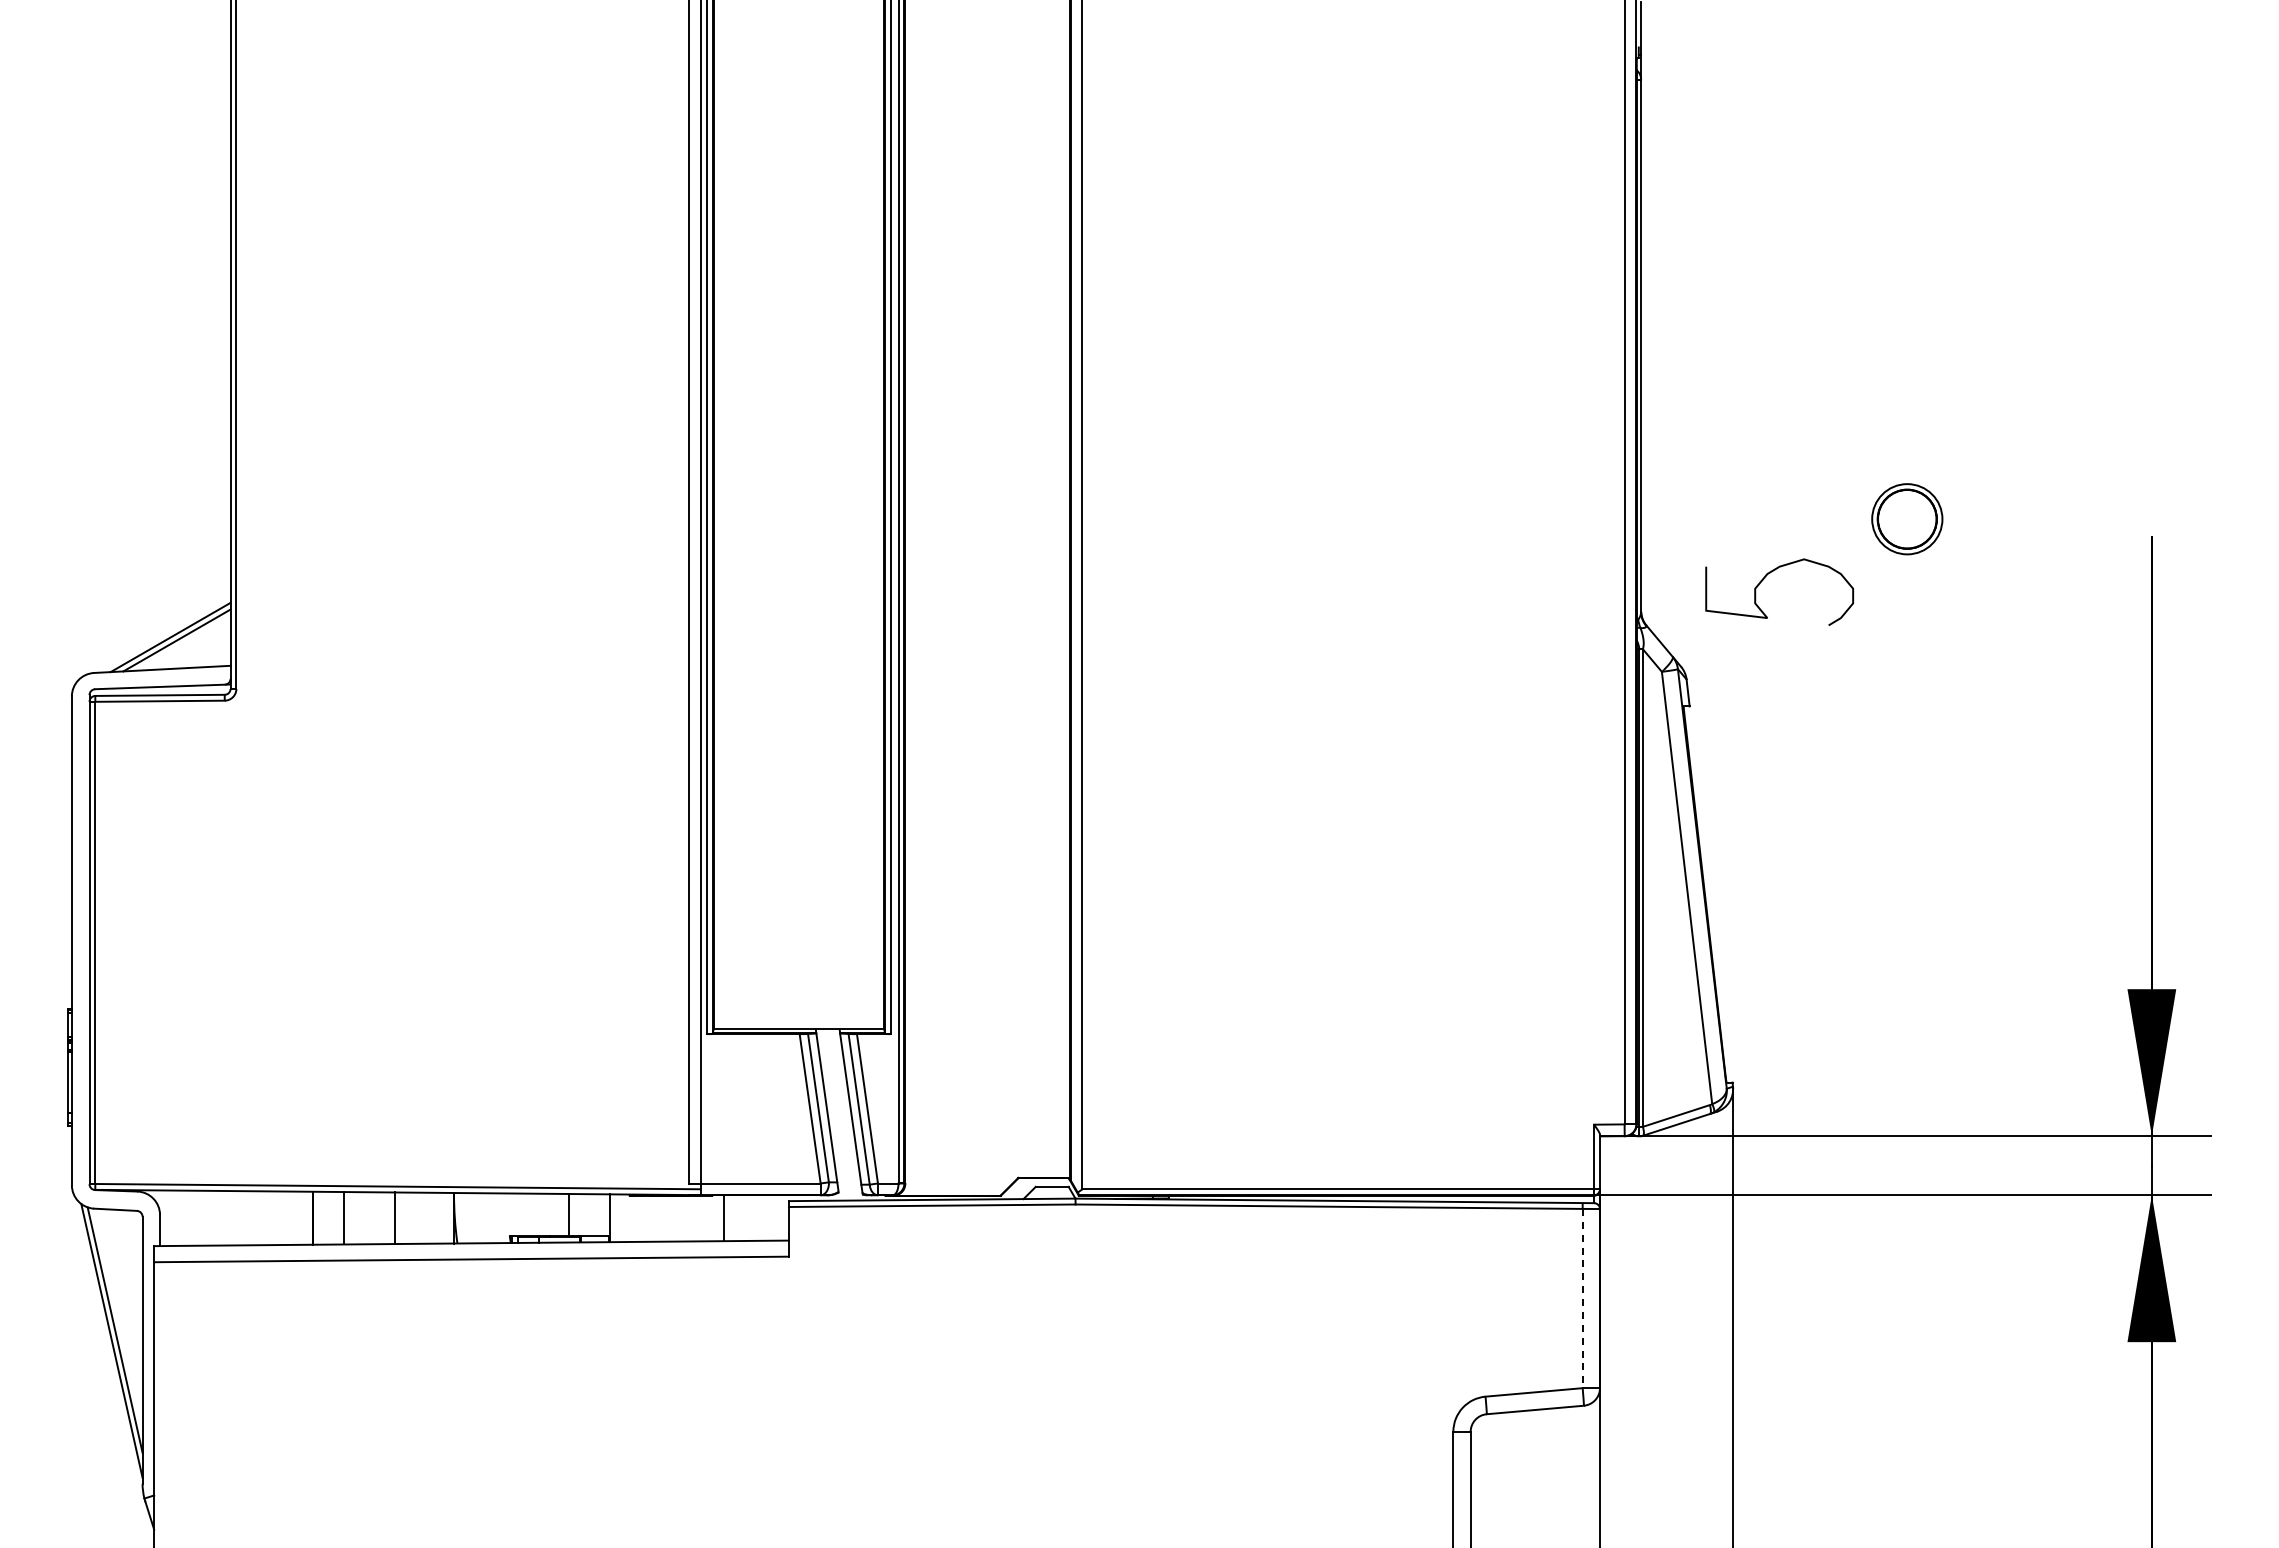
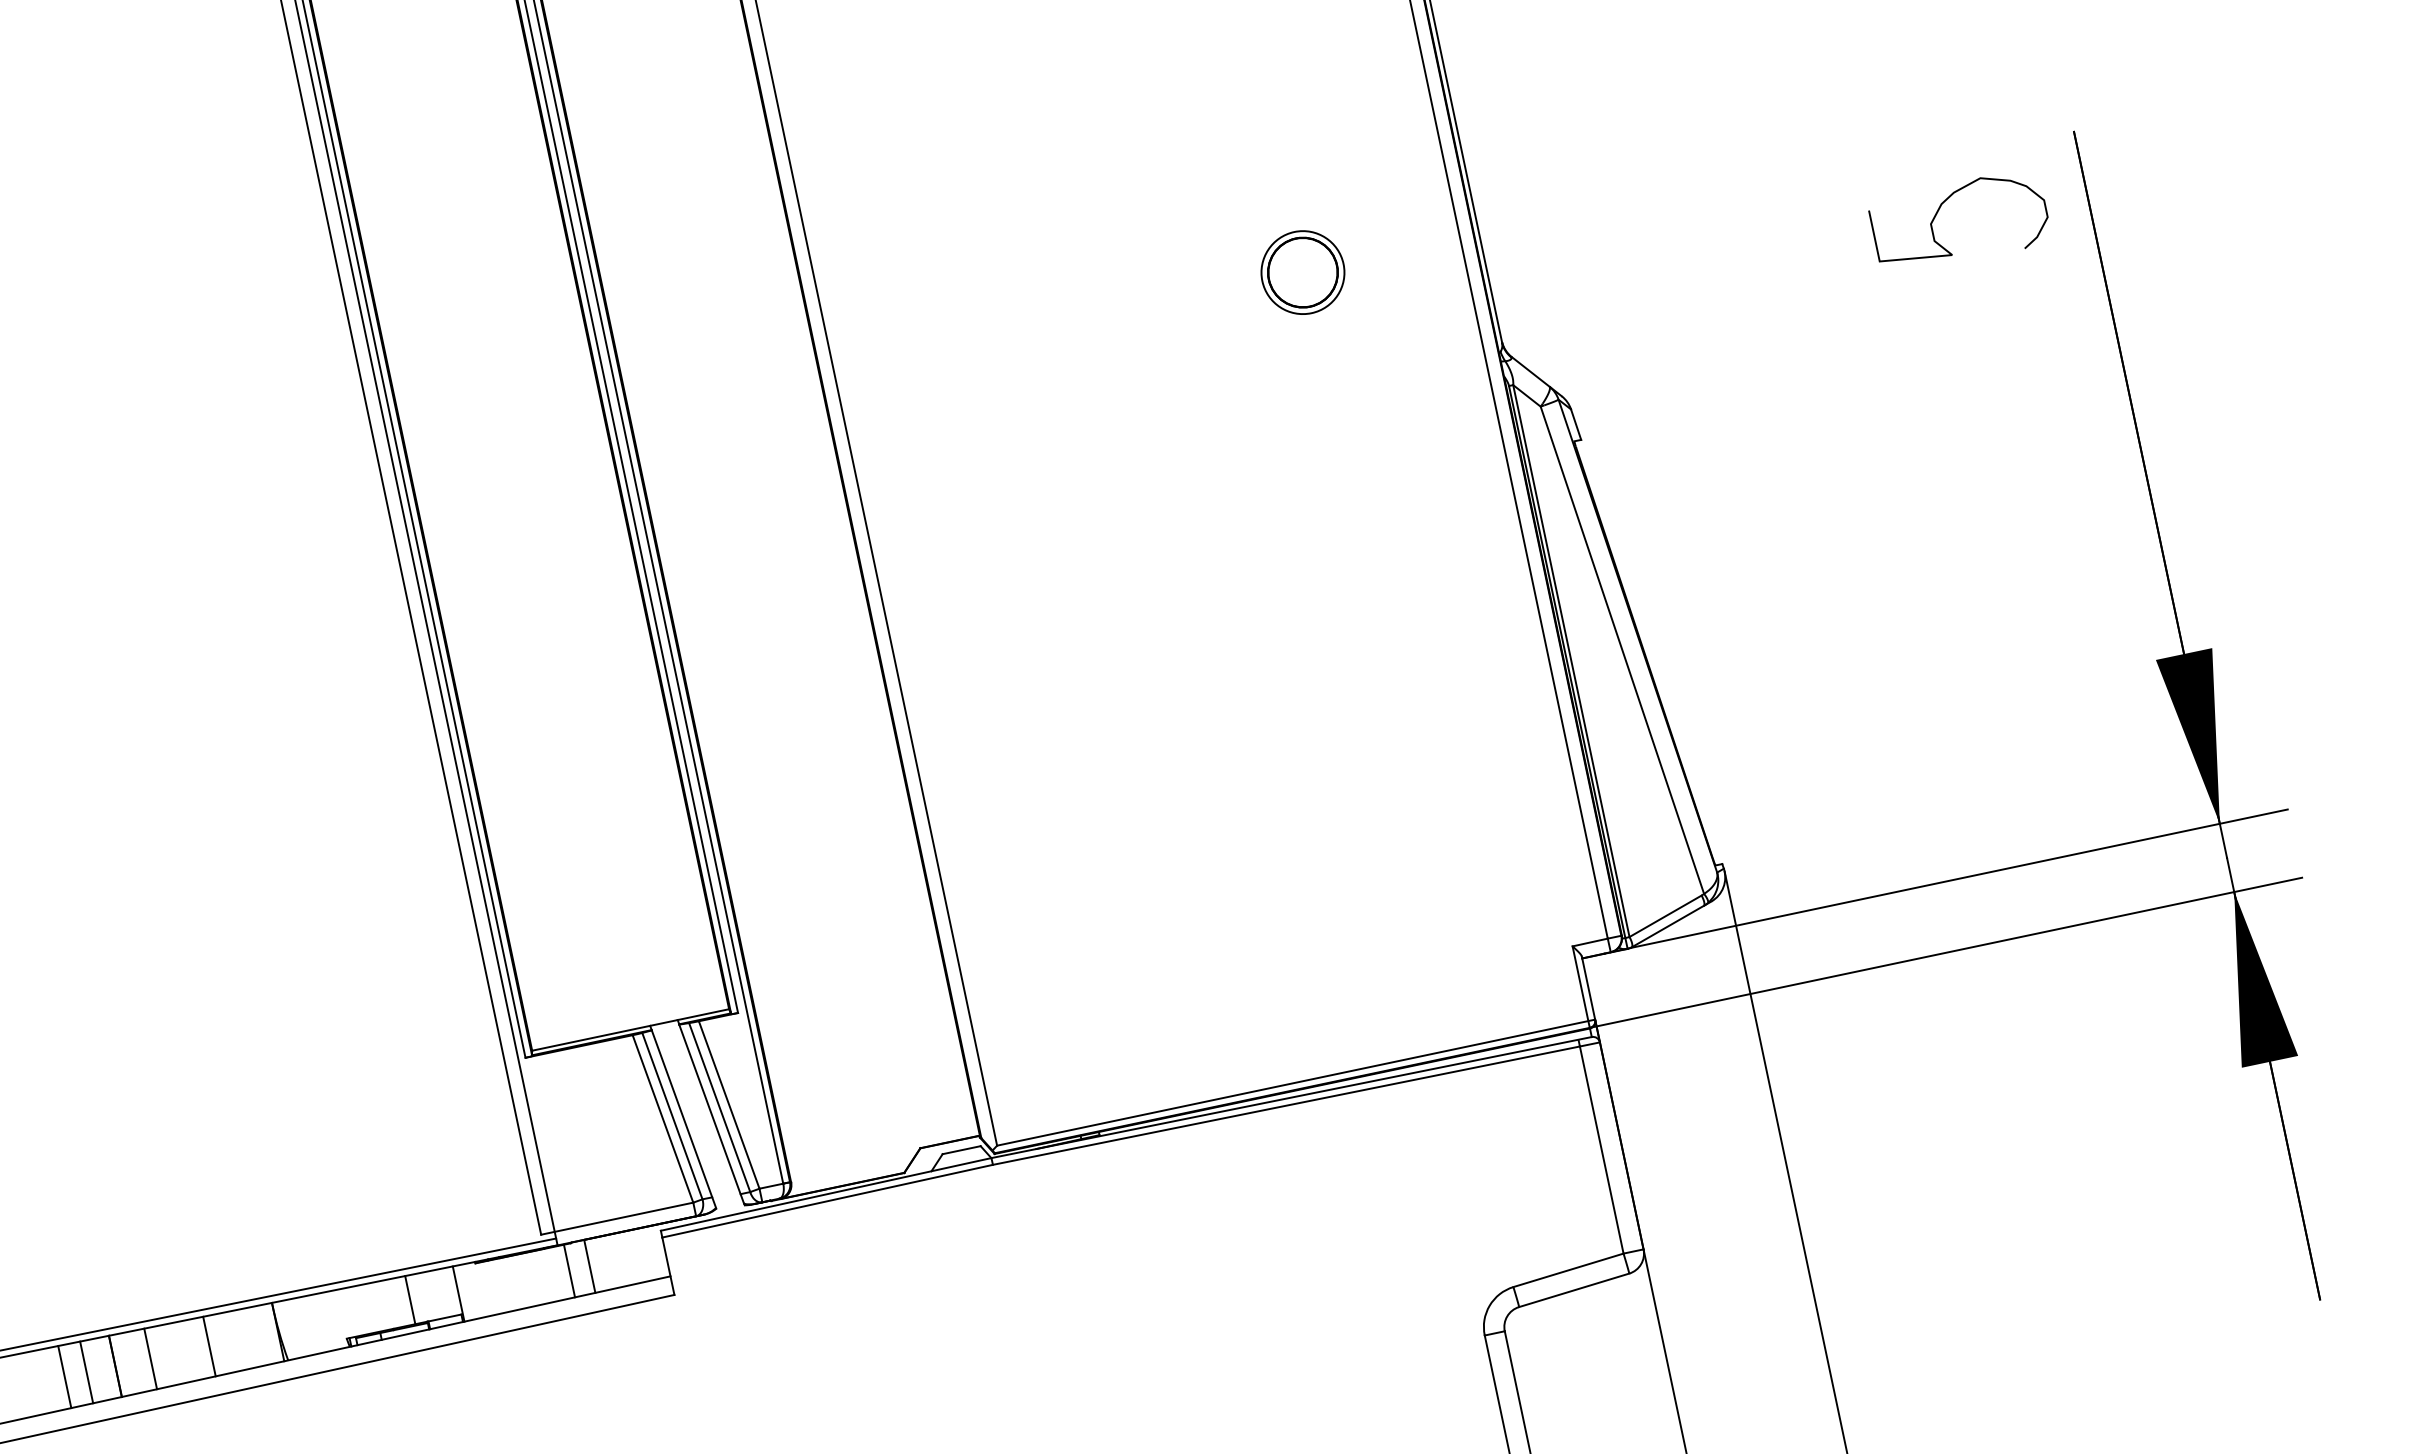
part: (1907, 519) -> (1303, 272), moved
curve: (1764, 579) -> (1939, 211), moved
line: (288, 1217) -> (86, 1371), added
line: (269, 1218) -> (64, 1377), added
line: (706, 1218) -> (569, 1270), added
line: (1582, 1298) -> (1601, 1150), dashed -> solid

